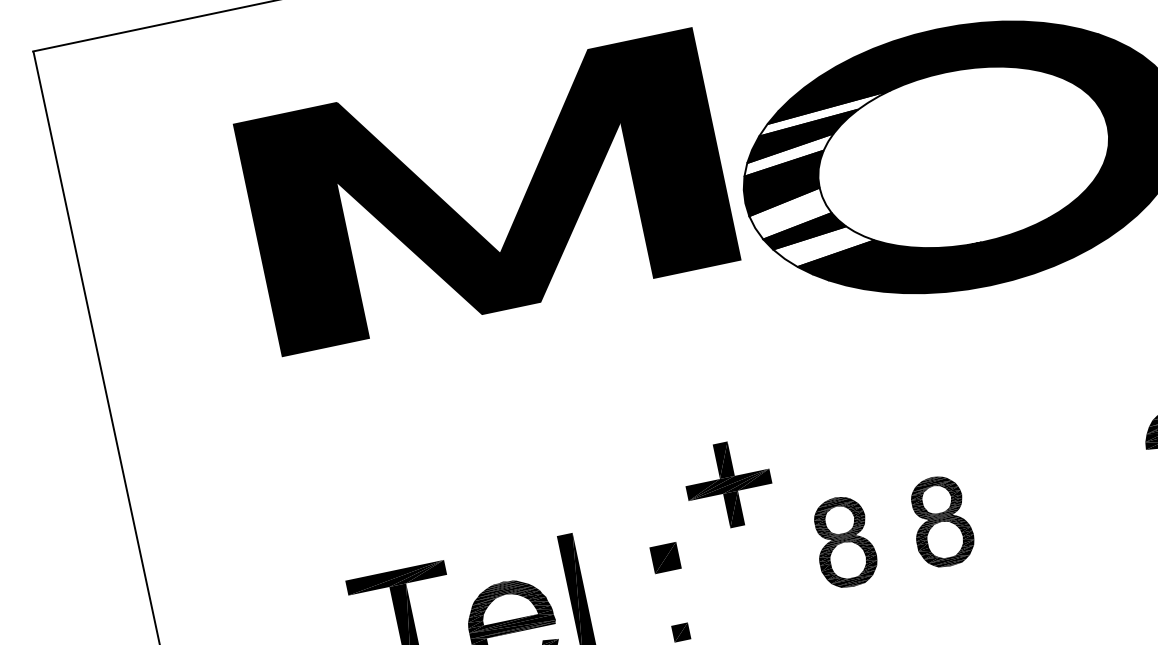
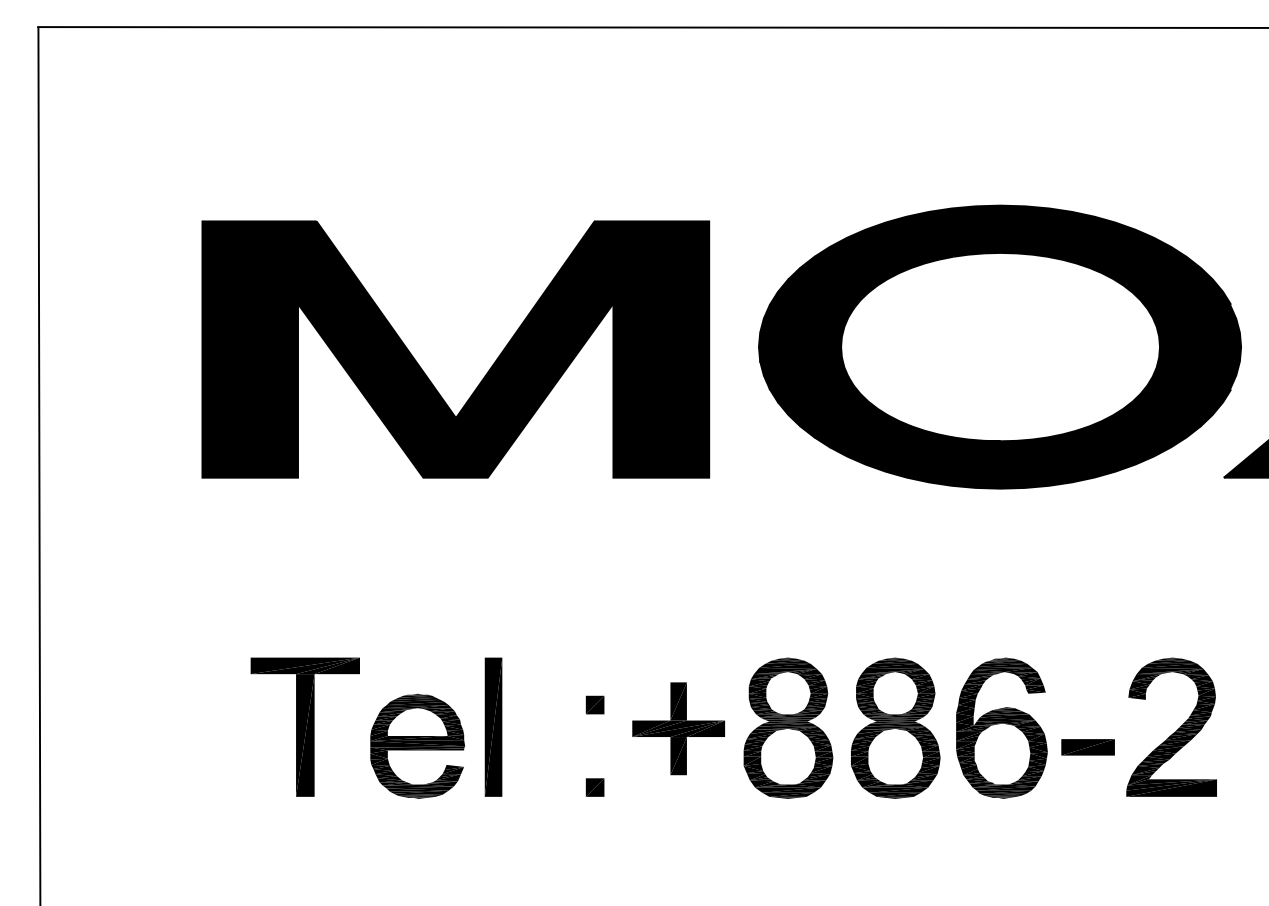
fill: (825, 113) -> (863, 269), added
fill: (788, 154) -> (815, 305), added
fill: (790, 214) -> (804, 368), added
part: (463, 217) -> (424, 371), moved
fill: (823, 245) -> (832, 409), added
part: (728, 484) -> (678, 728), moved
part: (1036, 500) -> (1001, 727), added
part: (1118, 502) -> (1087, 747), added
part: (941, 521) -> (895, 727), size x1.43
part: (844, 541) -> (788, 727), size x1.43
part: (664, 557) -> (594, 704), size x0.62

